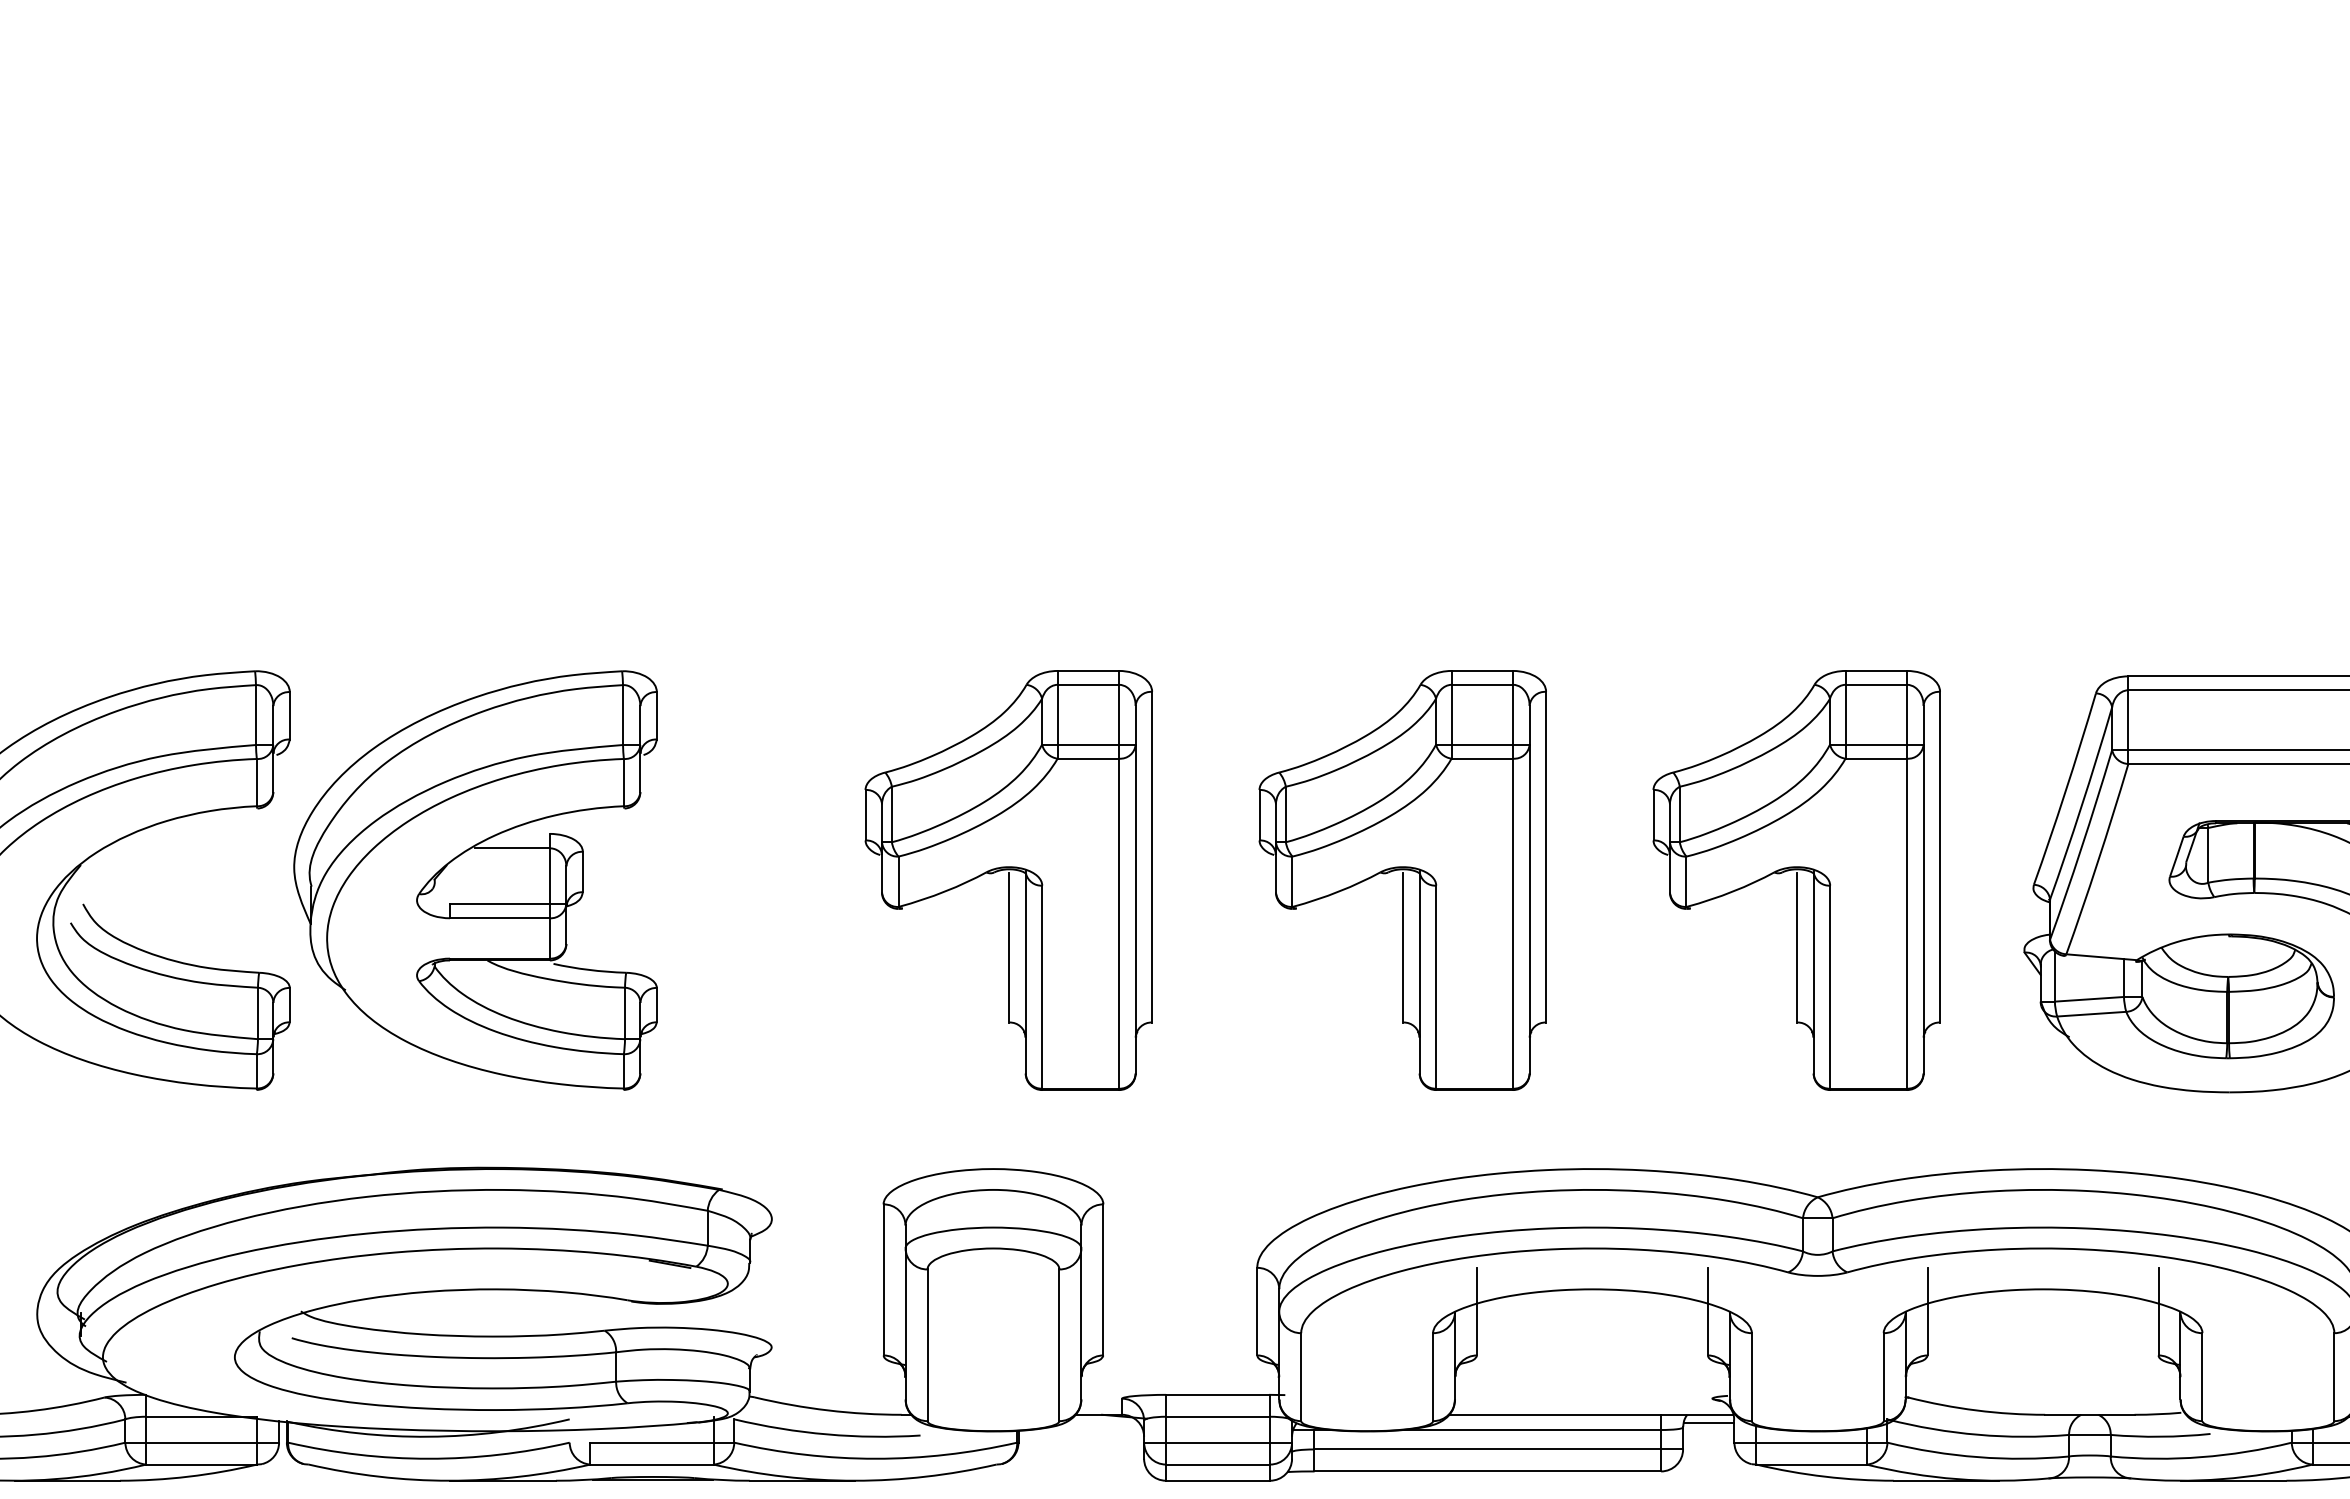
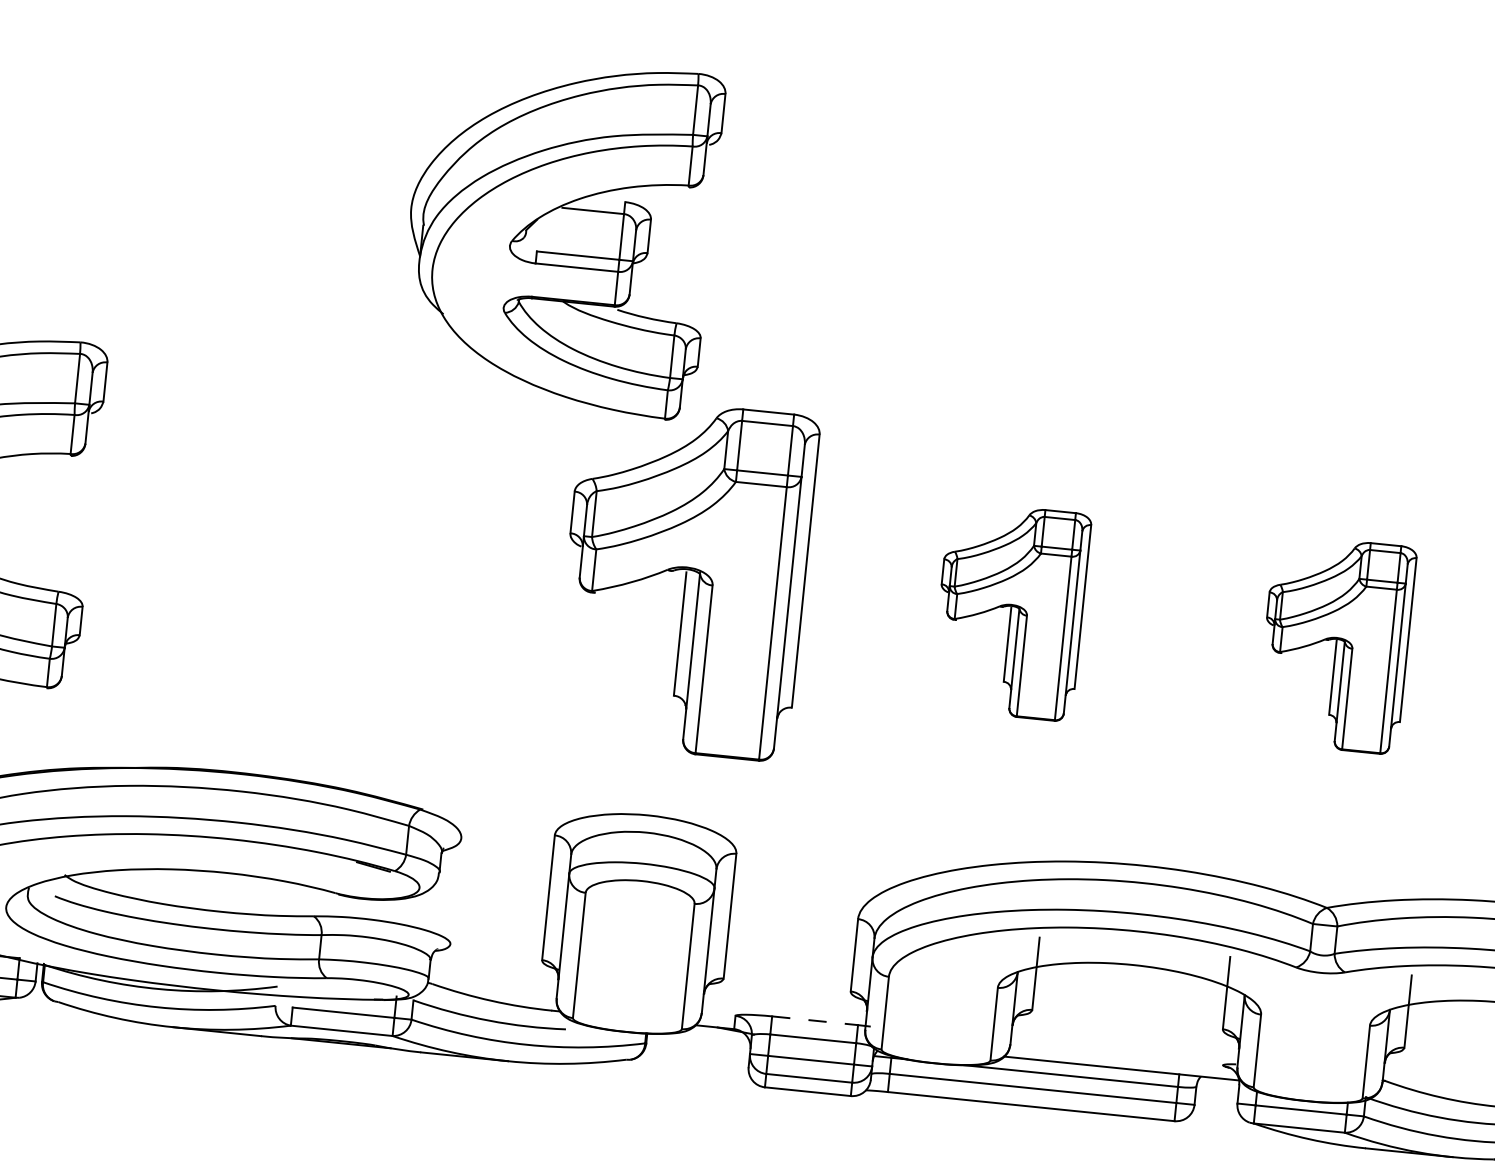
part: (475, 880) -> (559, 234), moved
part: (1402, 880) -> (1010, 611), size x0.6
part: (1796, 880) -> (1335, 644), size x0.6
line: (1218, 1394) -> (815, 1020), solid -> dashed
line: (1708, 1423) -> (1217, 1085), removed

